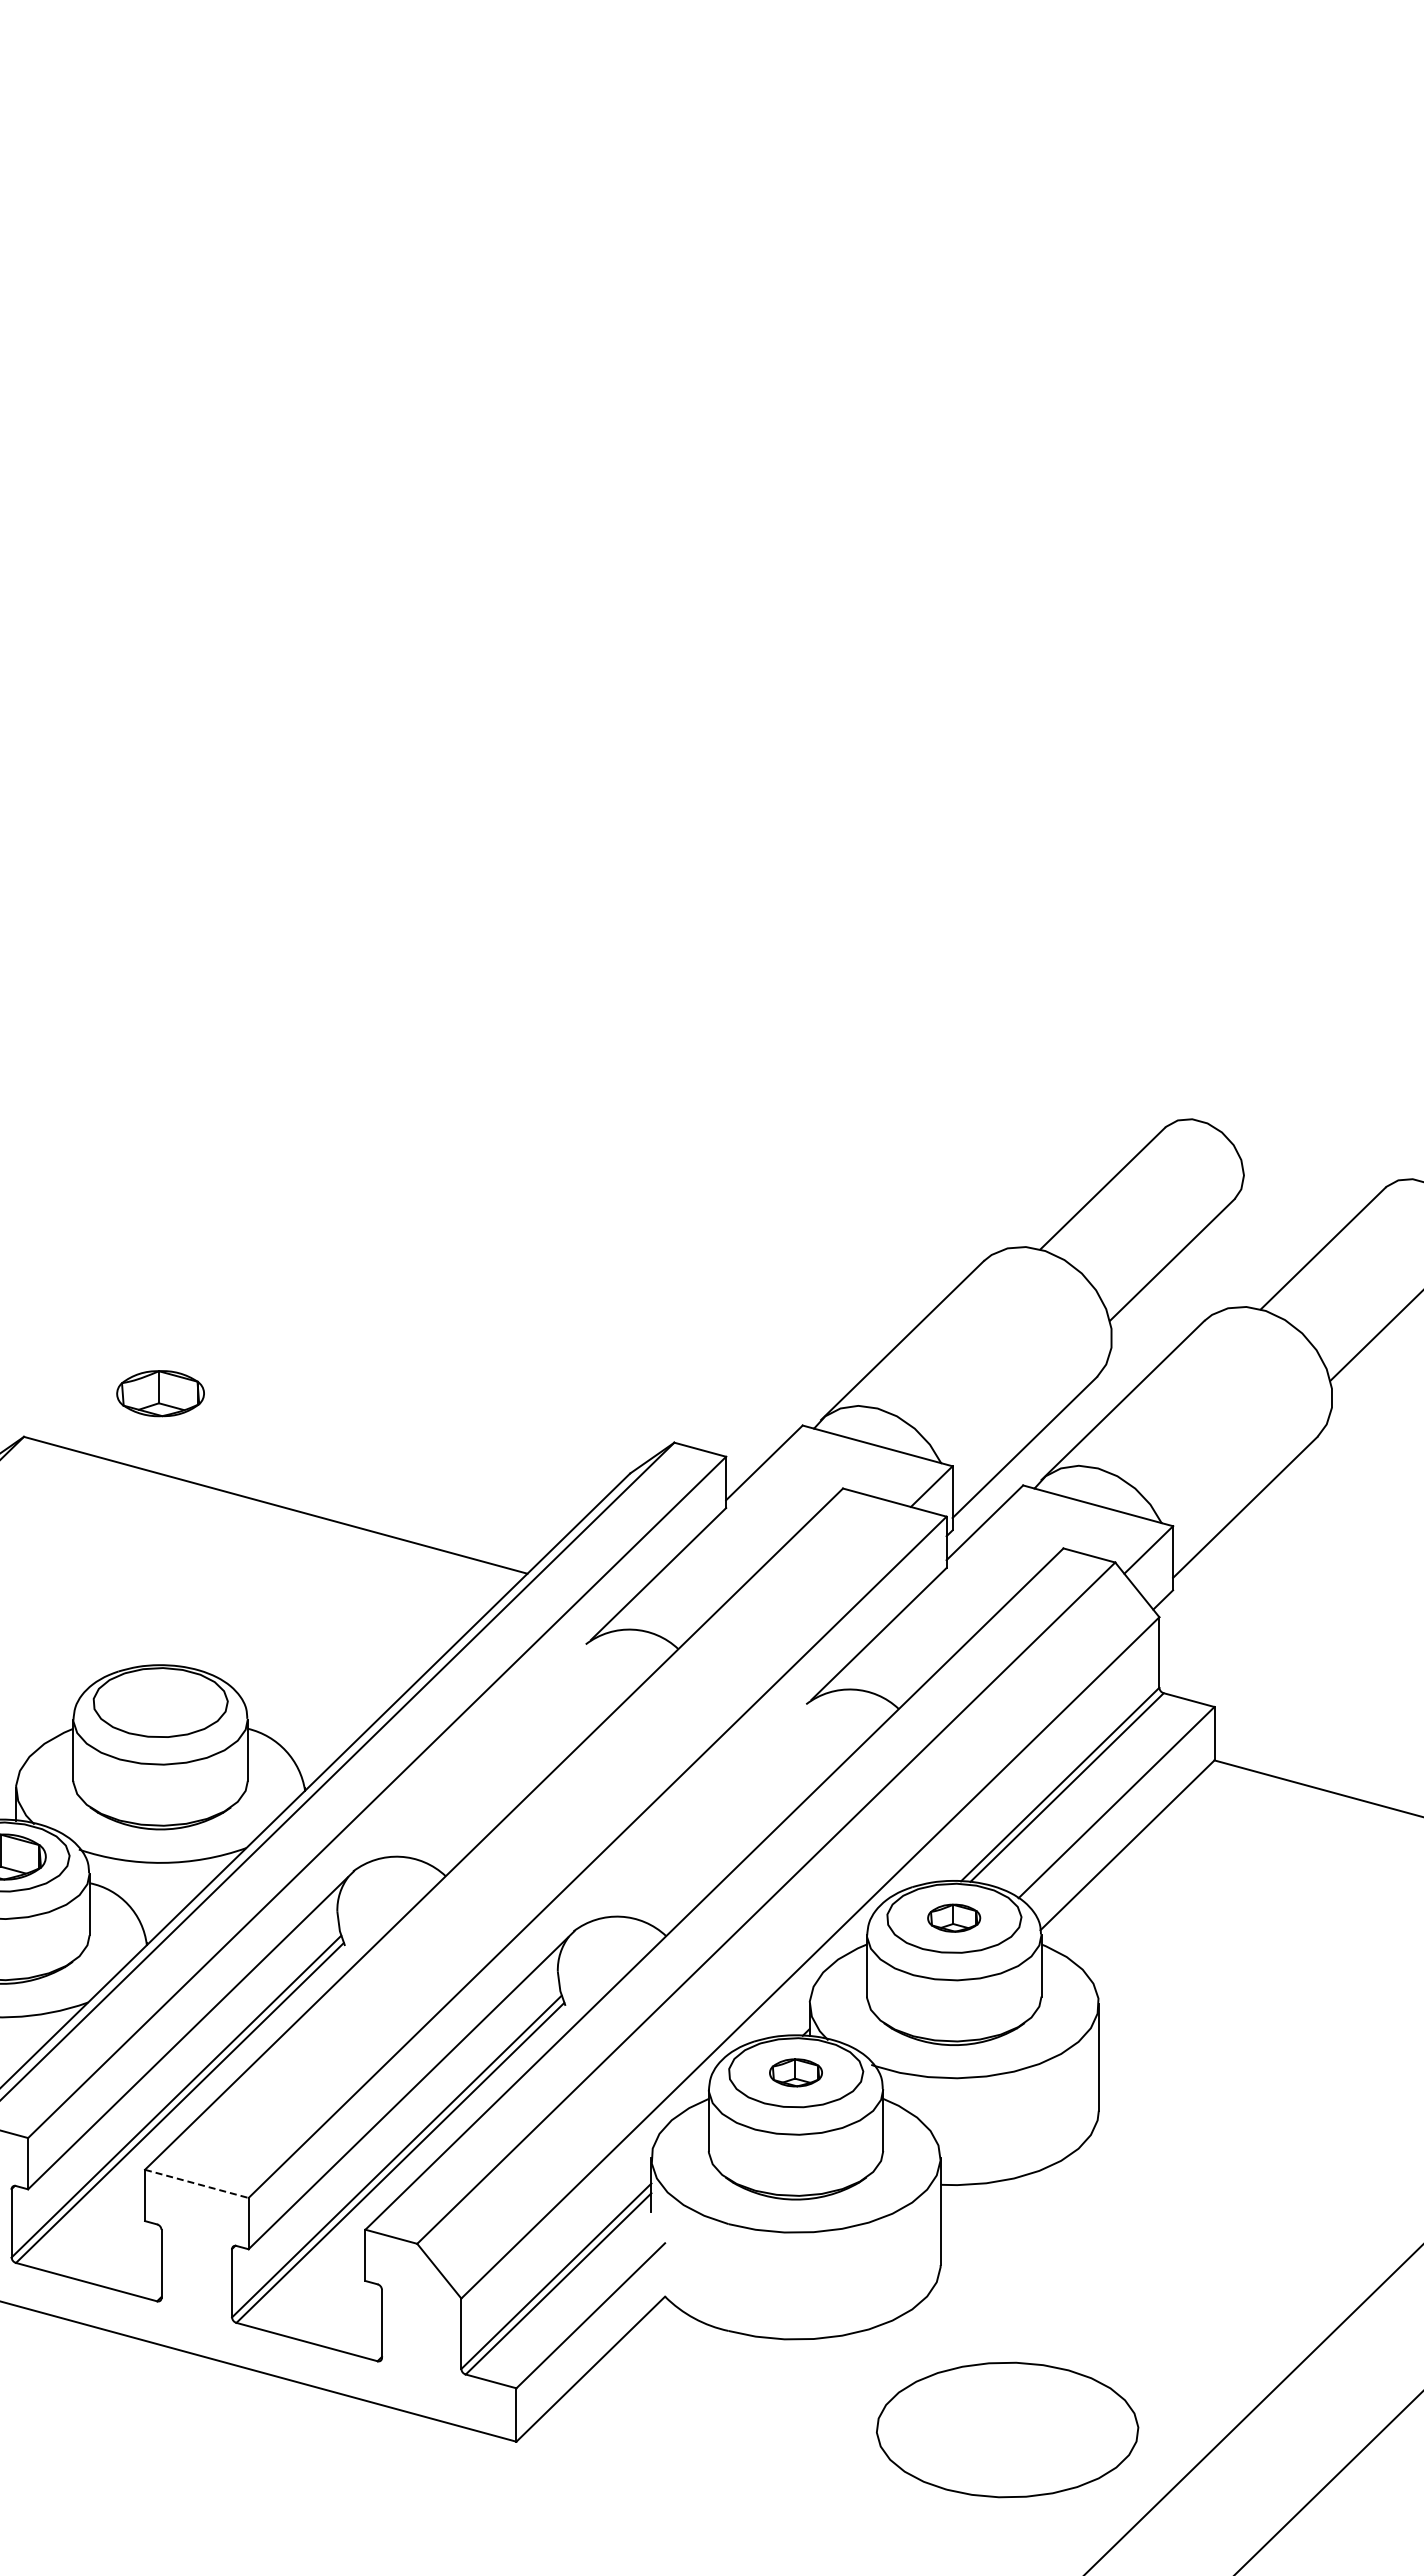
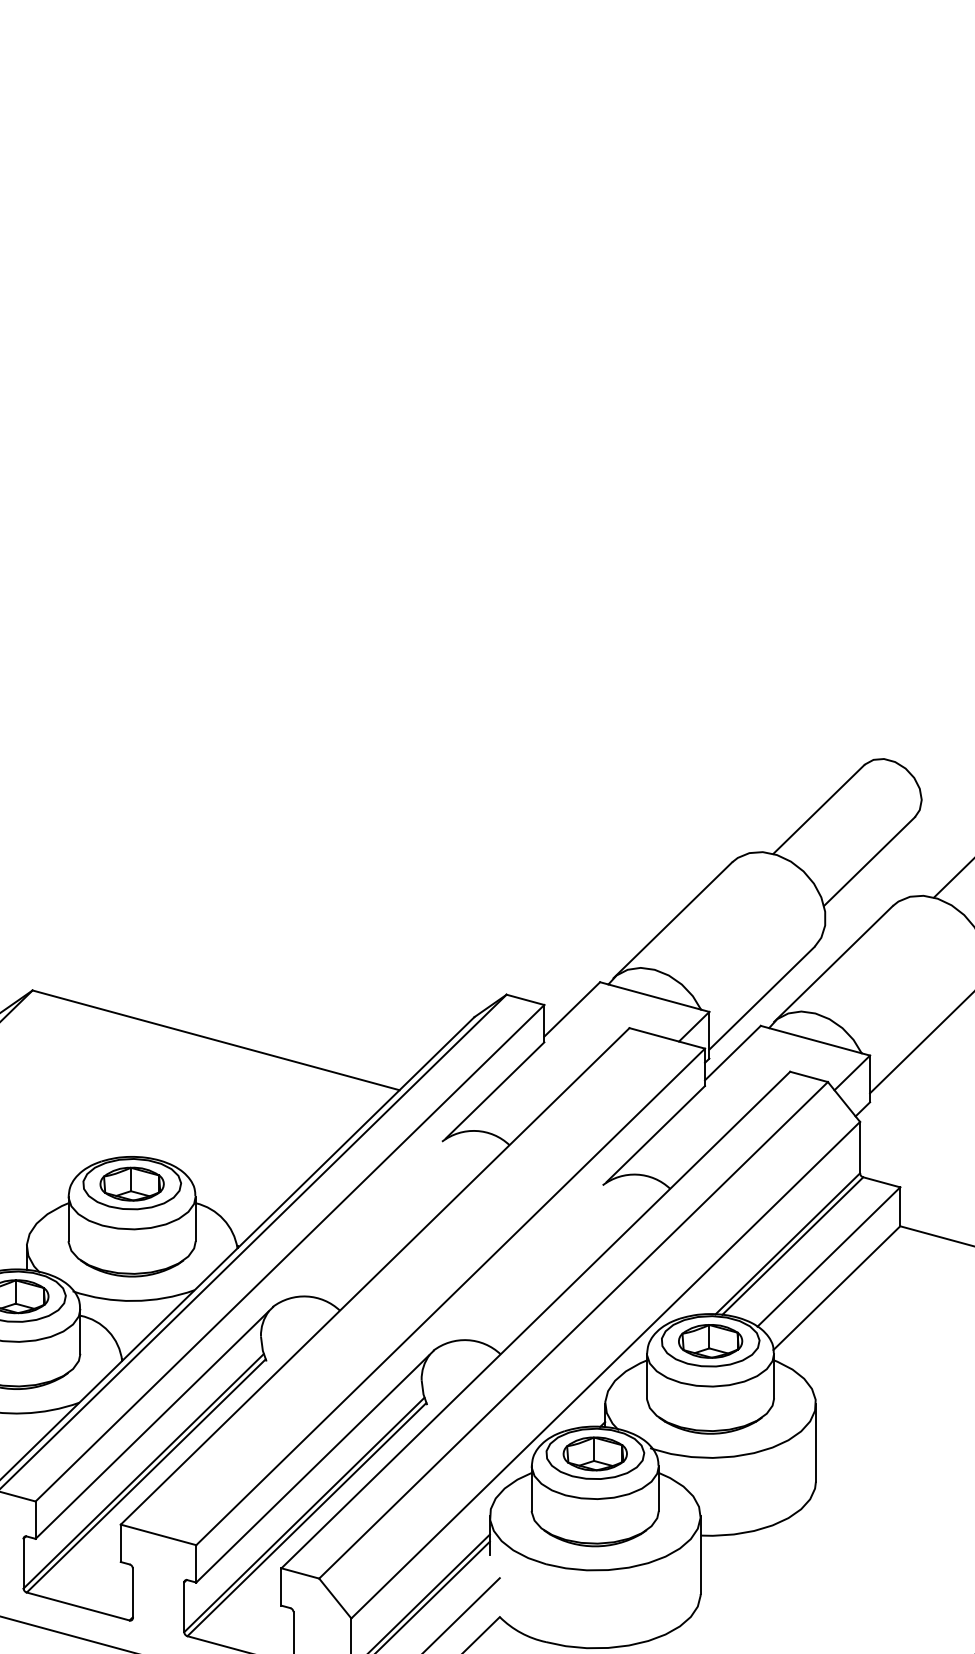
part: (160, 1393) -> (132, 1184), moved
part: (953, 1917) -> (710, 1340), size x1.67
part: (795, 2072) -> (594, 1453), size x1.67
line: (196, 2183) -> (158, 1534), dashed -> solid

